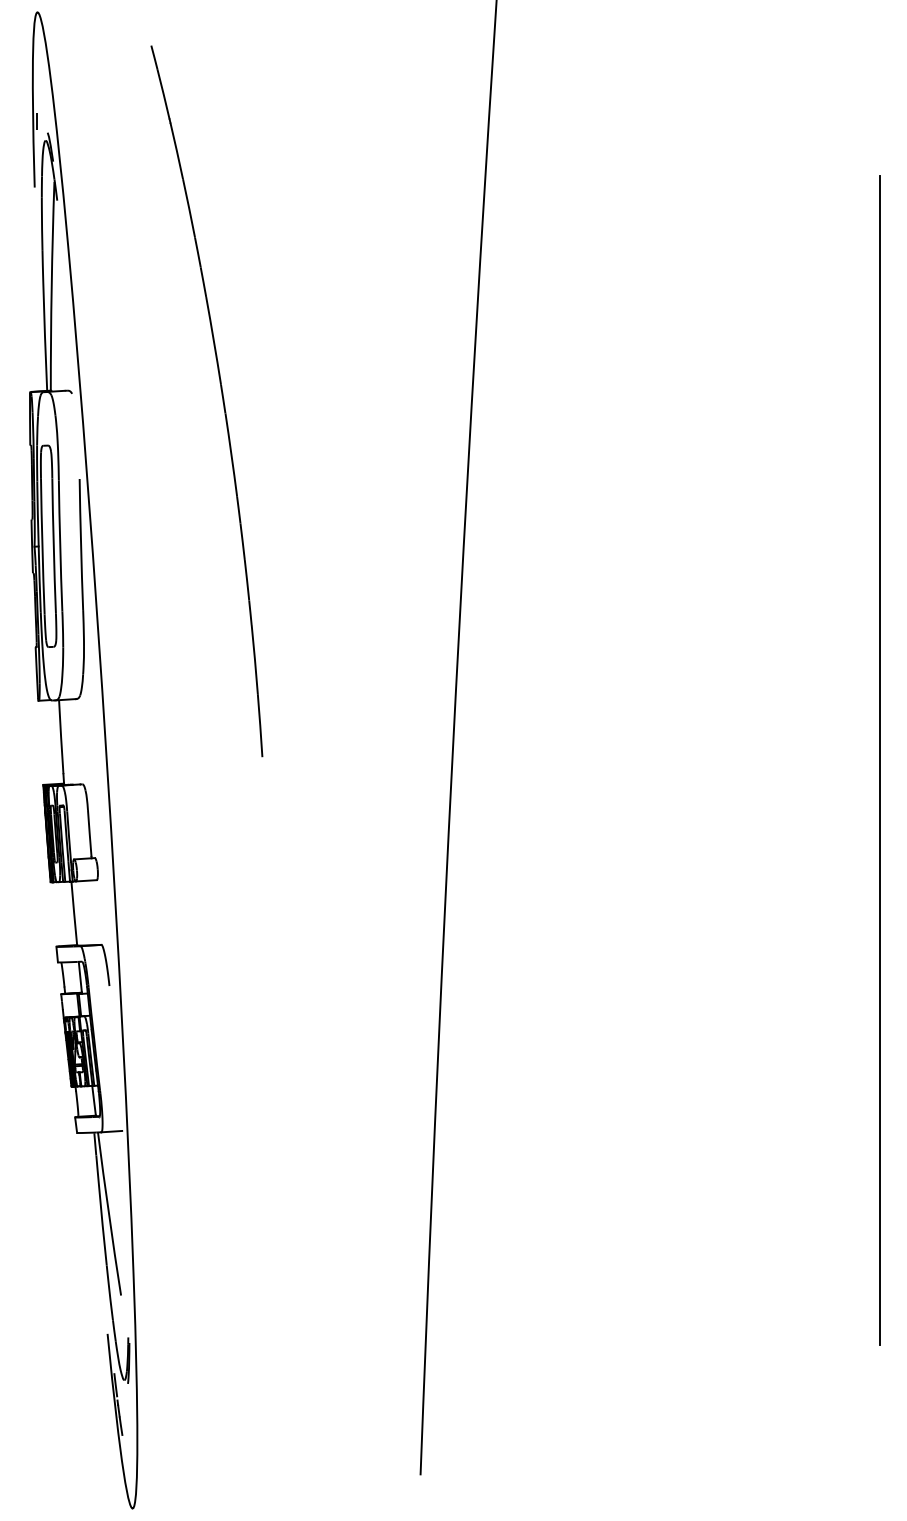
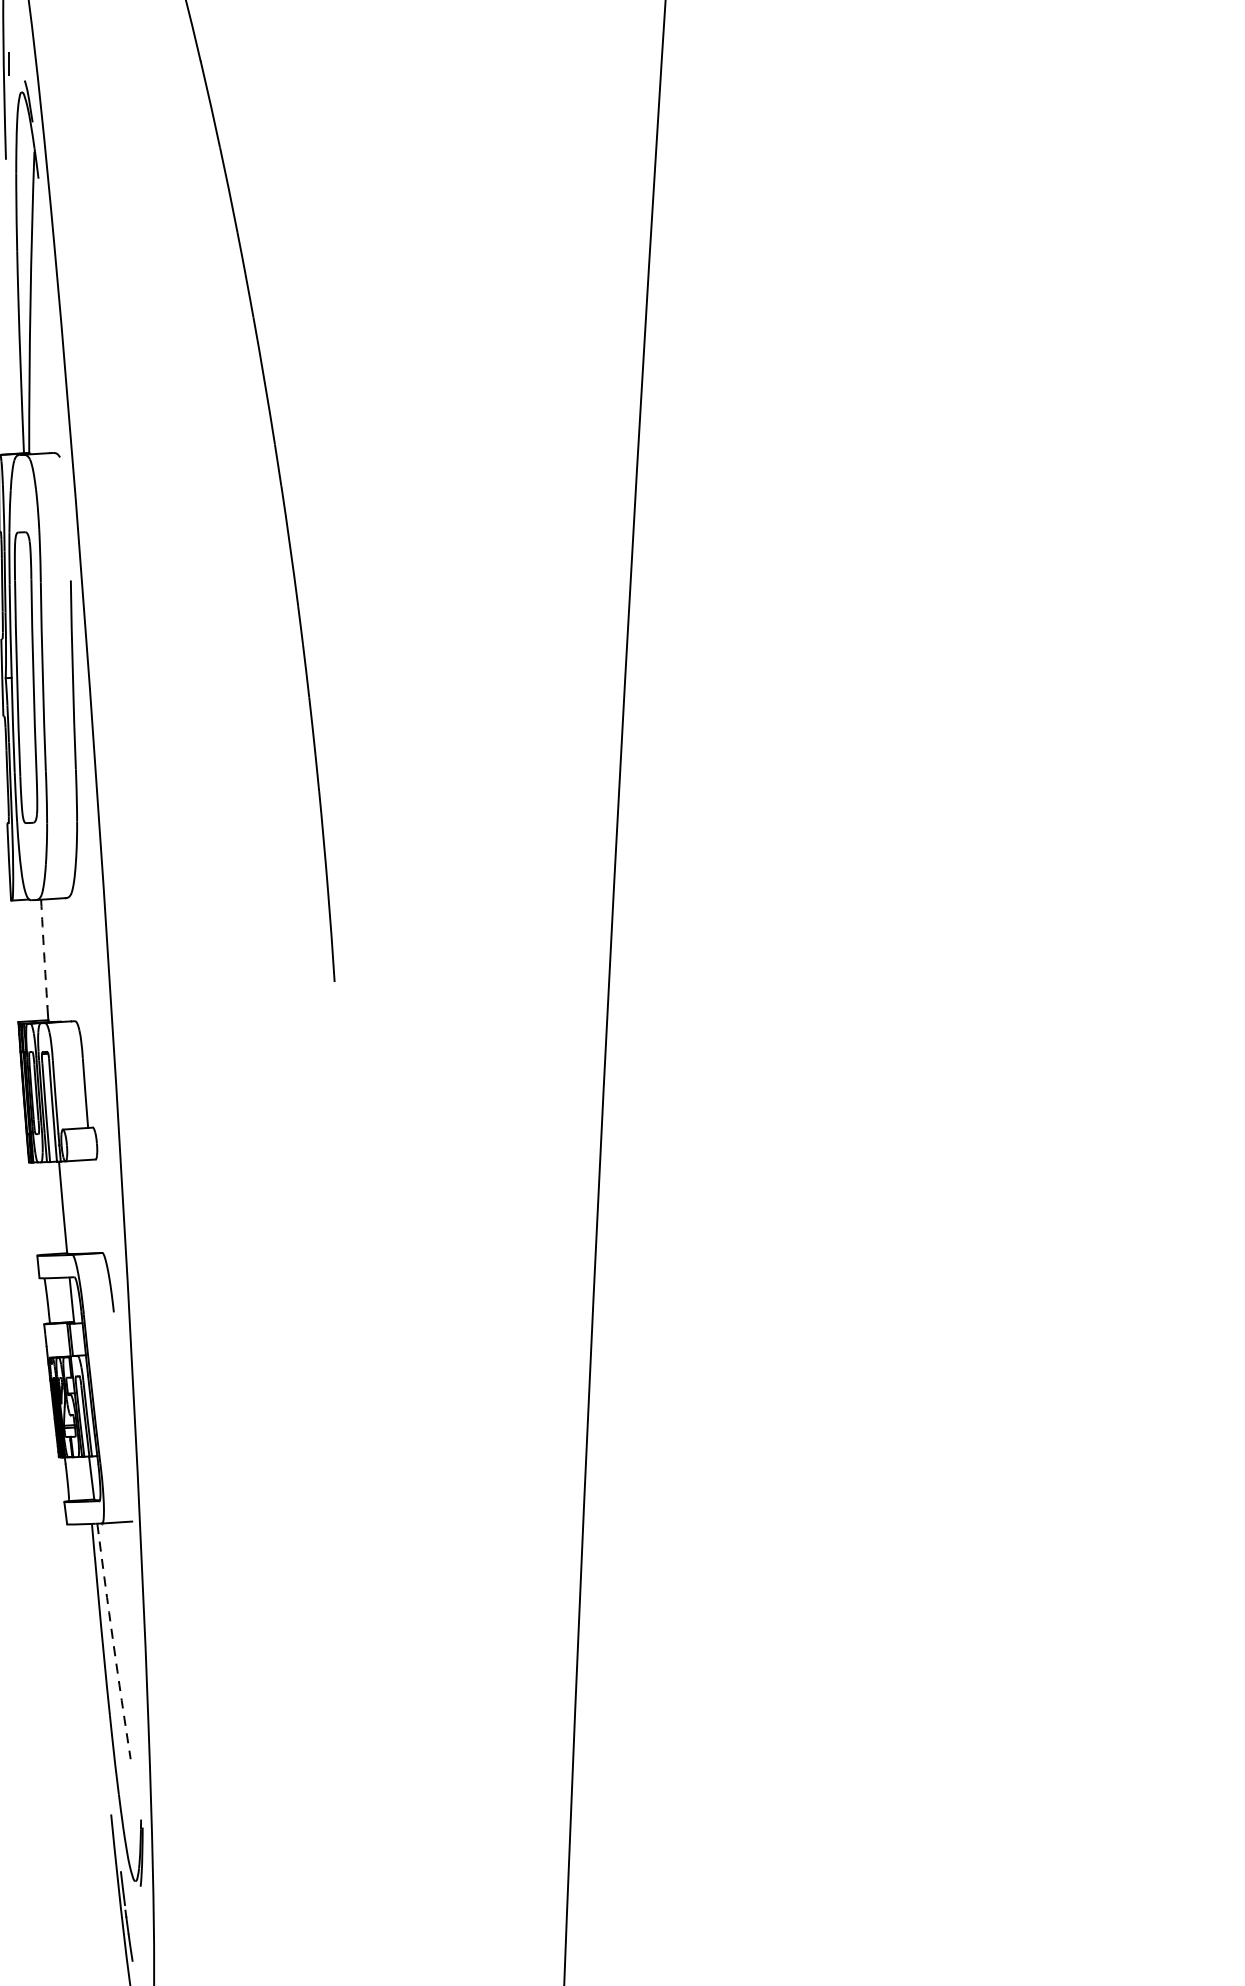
arc: (61, 737) -> (44, 953), solid -> dashed
line: (879, 760) -> (1225, 986), removed
arc: (109, 1214) -> (113, 1642), solid -> dashed

